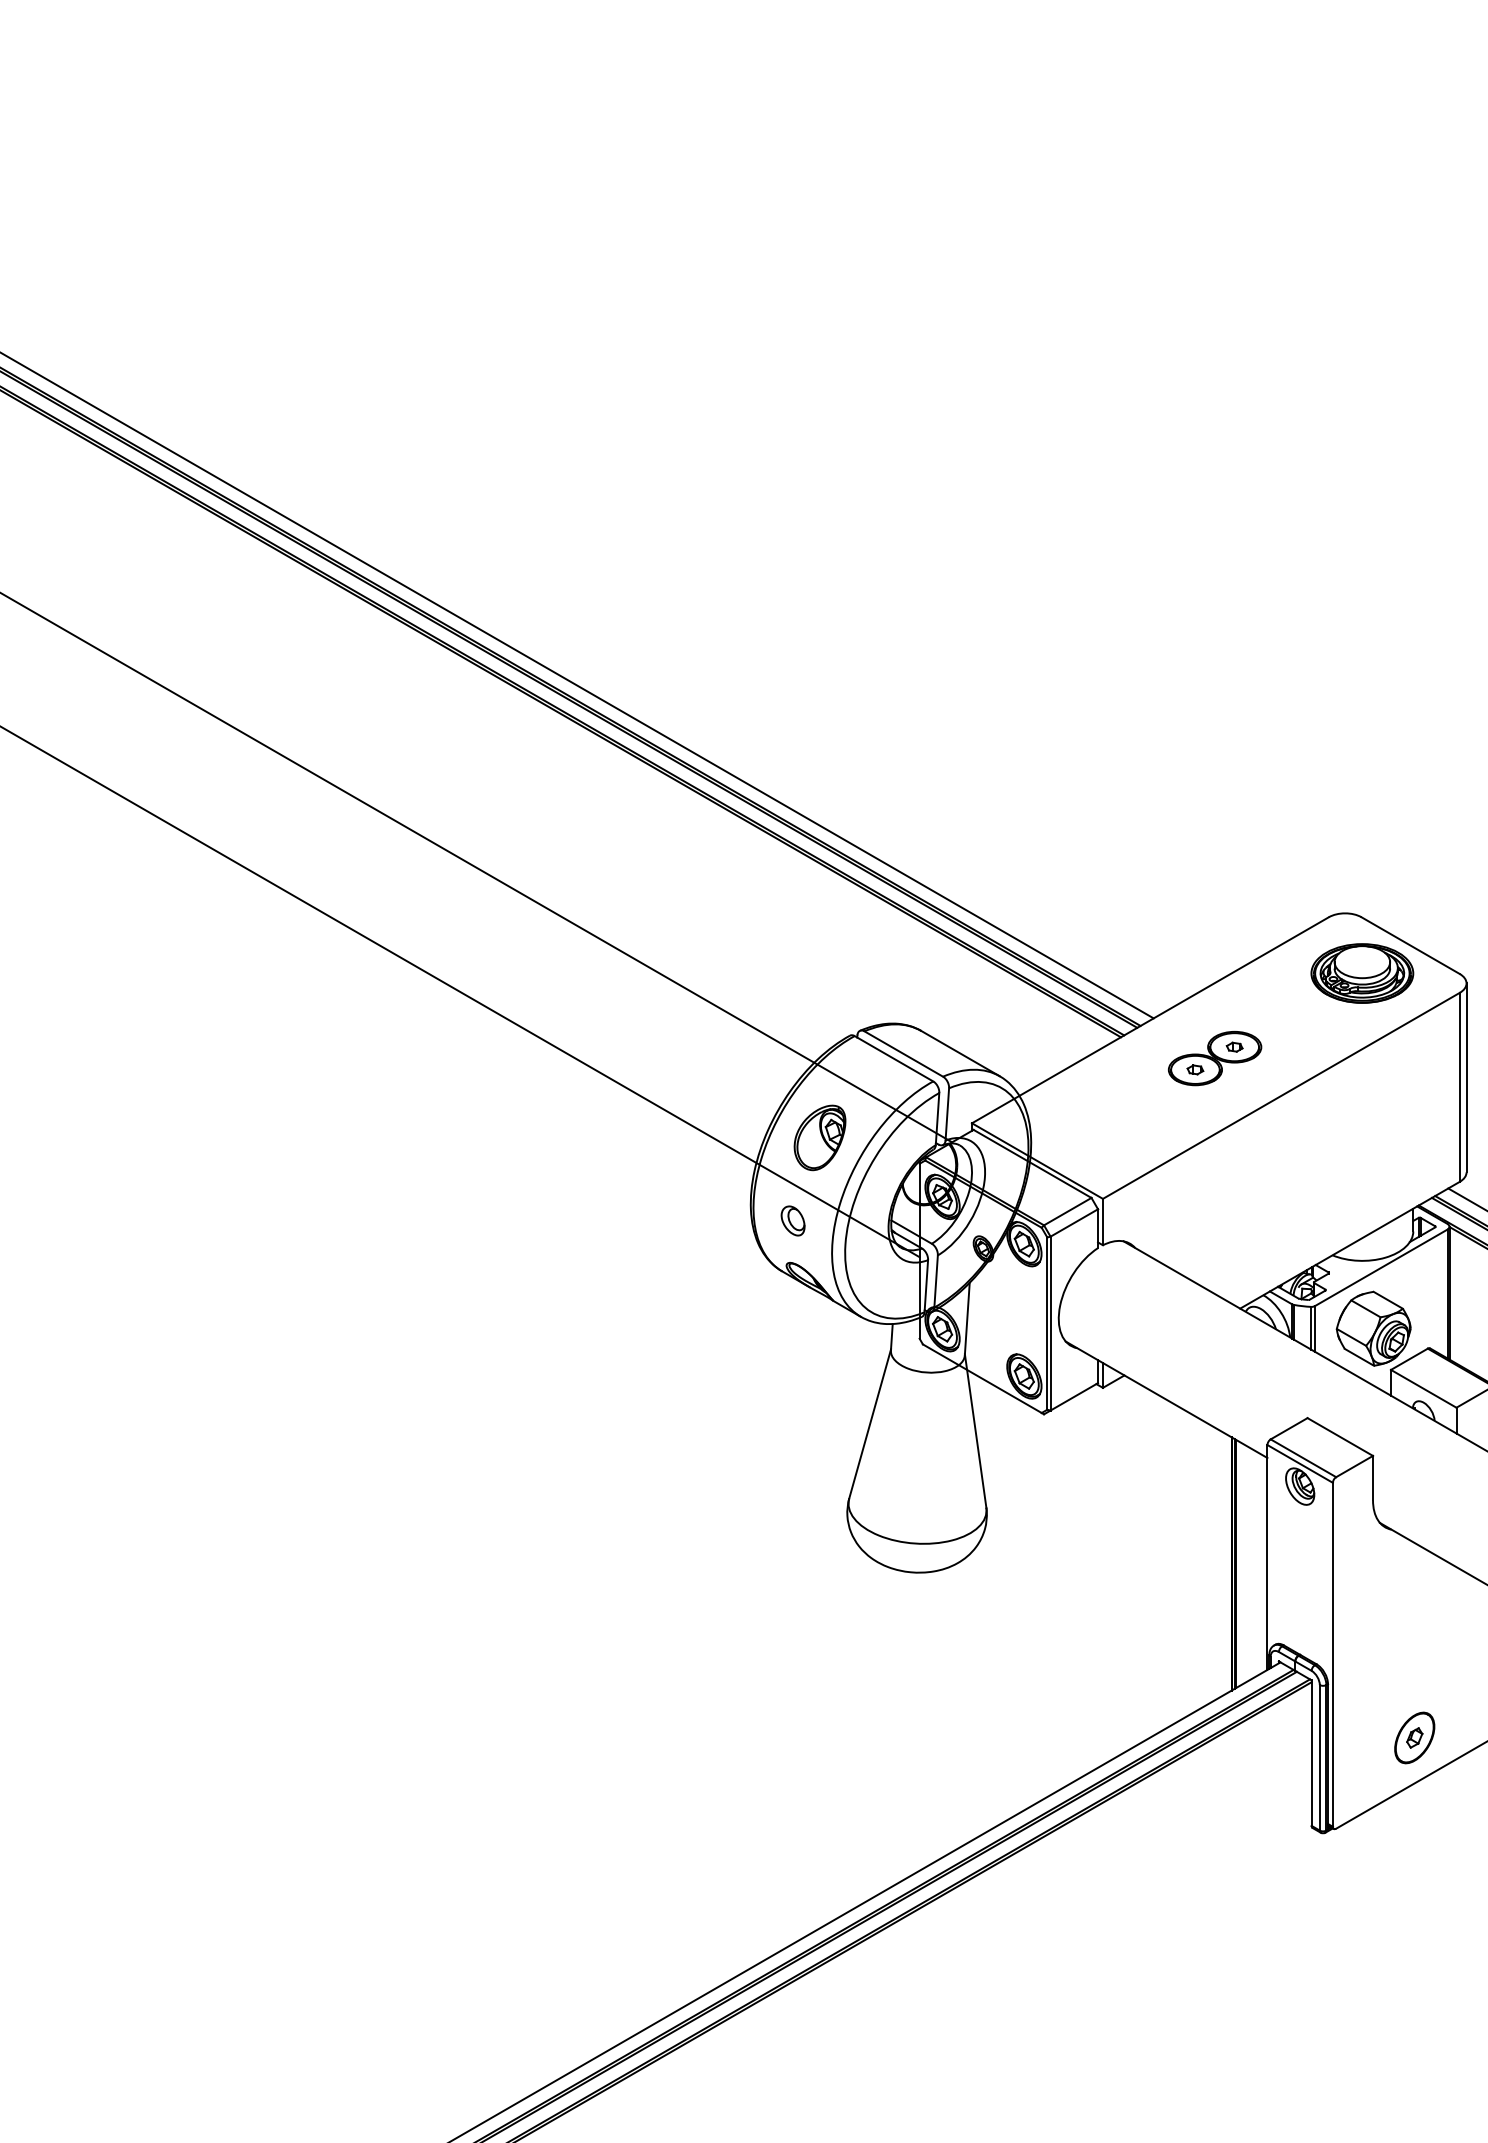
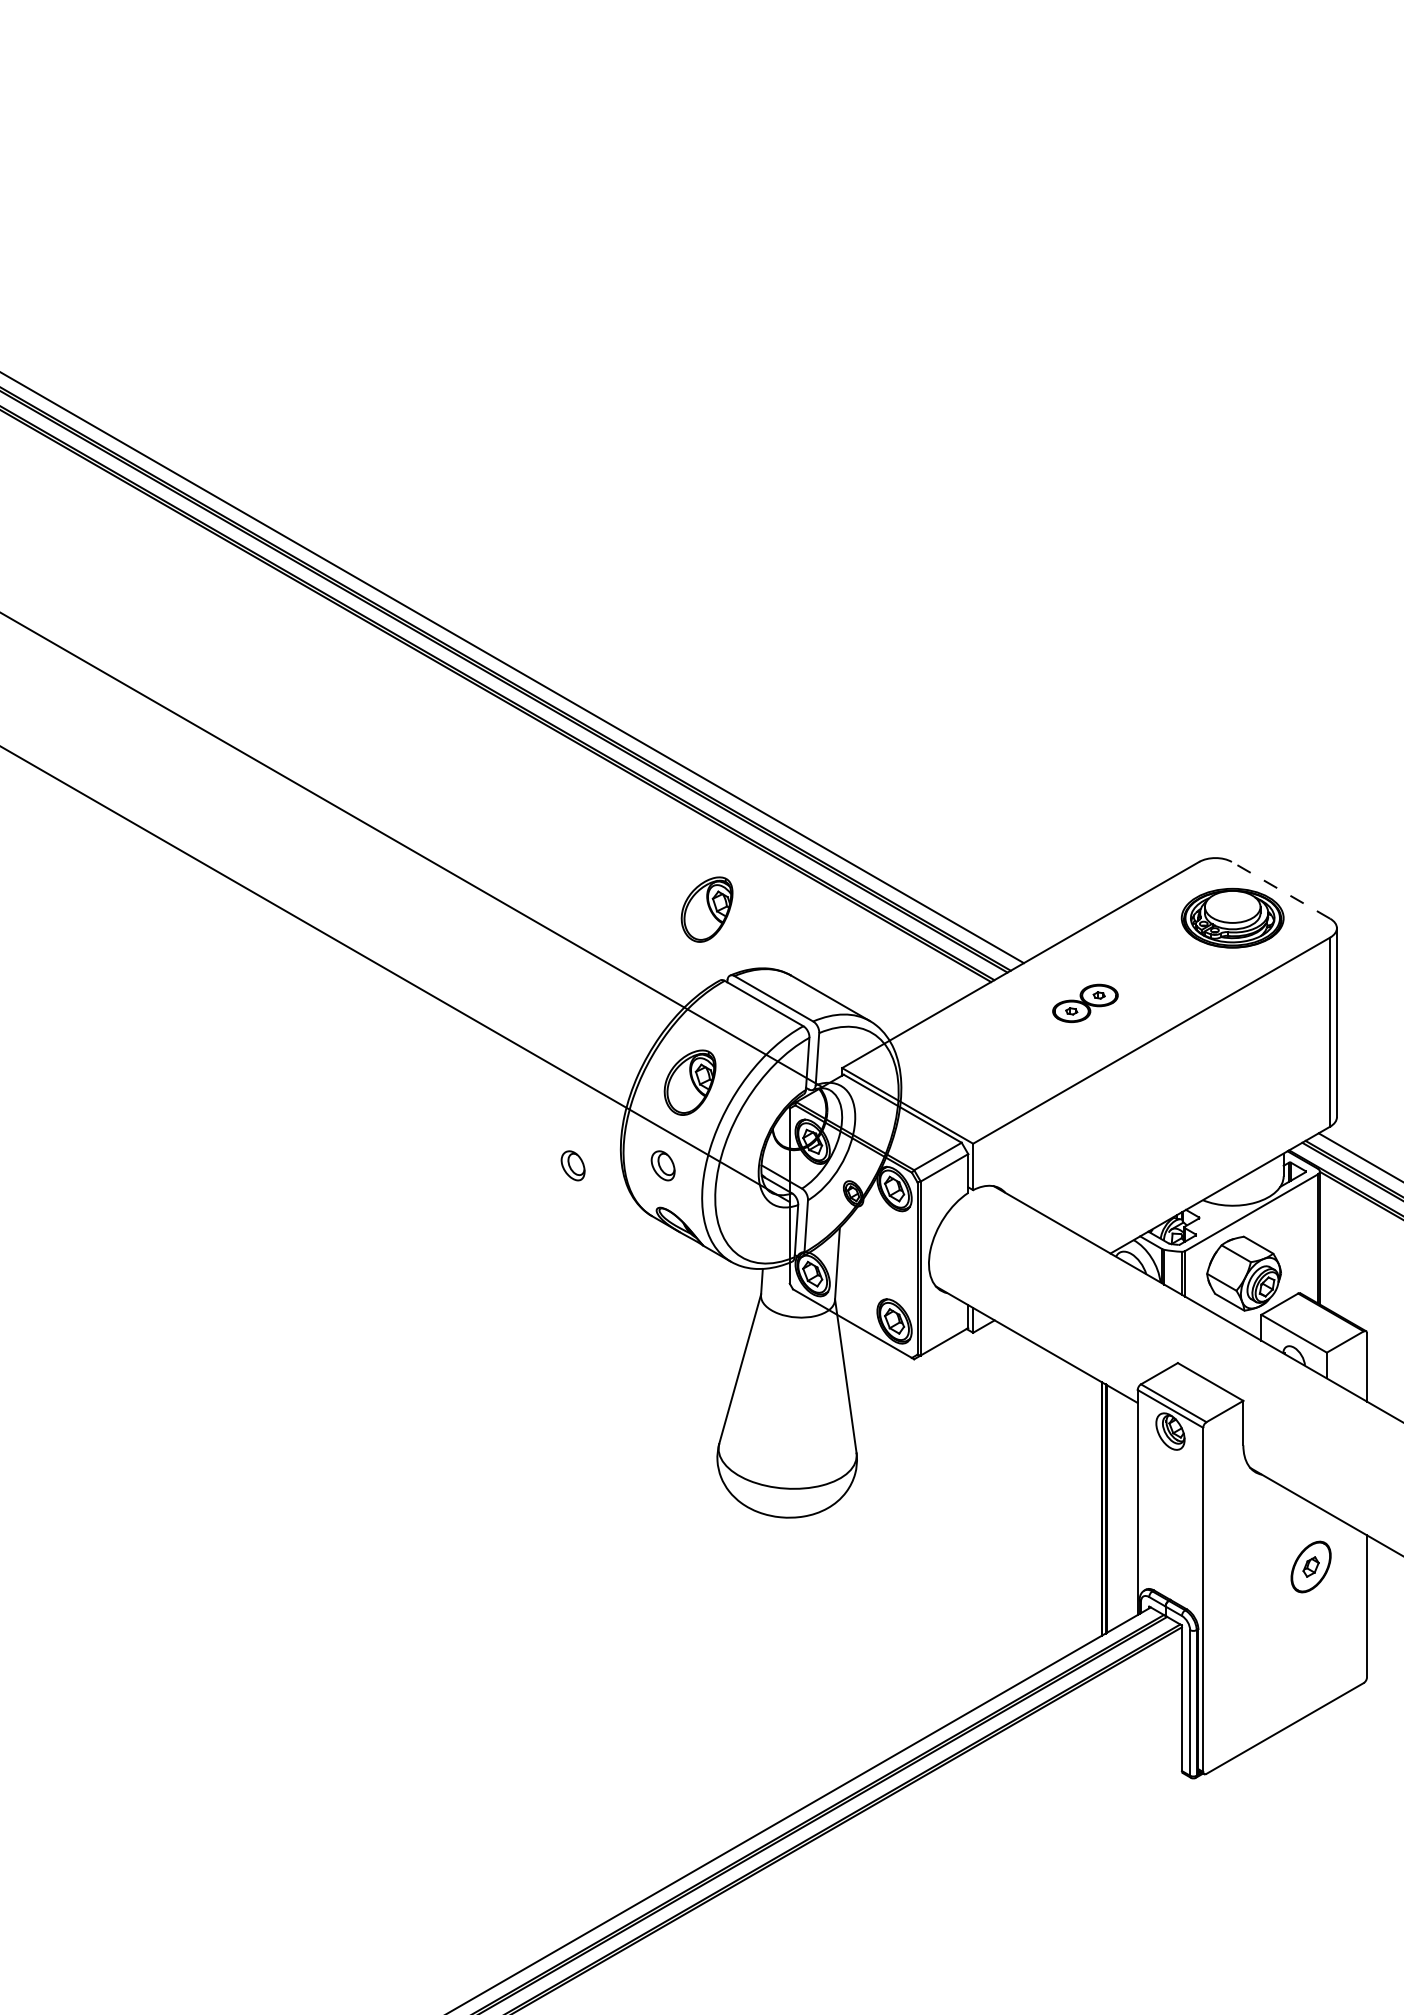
line: (1410, 945) -> (1280, 890), solid -> dashed
part: (836, 964) -> (706, 909), added
part: (1215, 1058) -> (1085, 1003), size x0.7
part: (702, 1220) -> (572, 1165), added
part: (1414, 1737) -> (1310, 1566), moved

